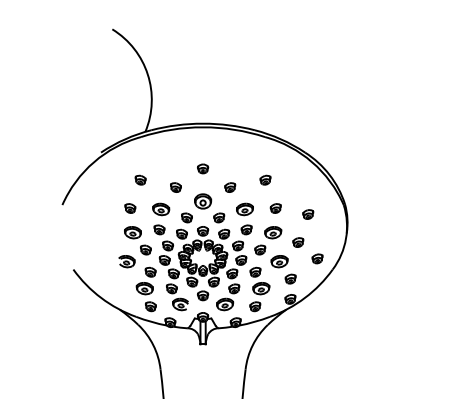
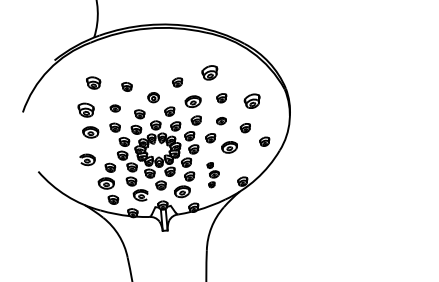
part: (203, 168) -> (151, 66), removed
part: (140, 179) -> (93, 82), size x1.4
part: (265, 179) -> (209, 72), size x1.6
part: (203, 201) -> (153, 97), size x0.7
part: (130, 208) -> (86, 110), size x1.6
part: (161, 209) -> (115, 108), size x0.6
part: (308, 214) -> (252, 101), size x1.6
part: (273, 232) -> (221, 120), size x0.6
part: (145, 249) -> (103, 147), removed
part: (290, 278) -> (241, 162), removed
part: (259, 289) -> (213, 175), size x0.6

